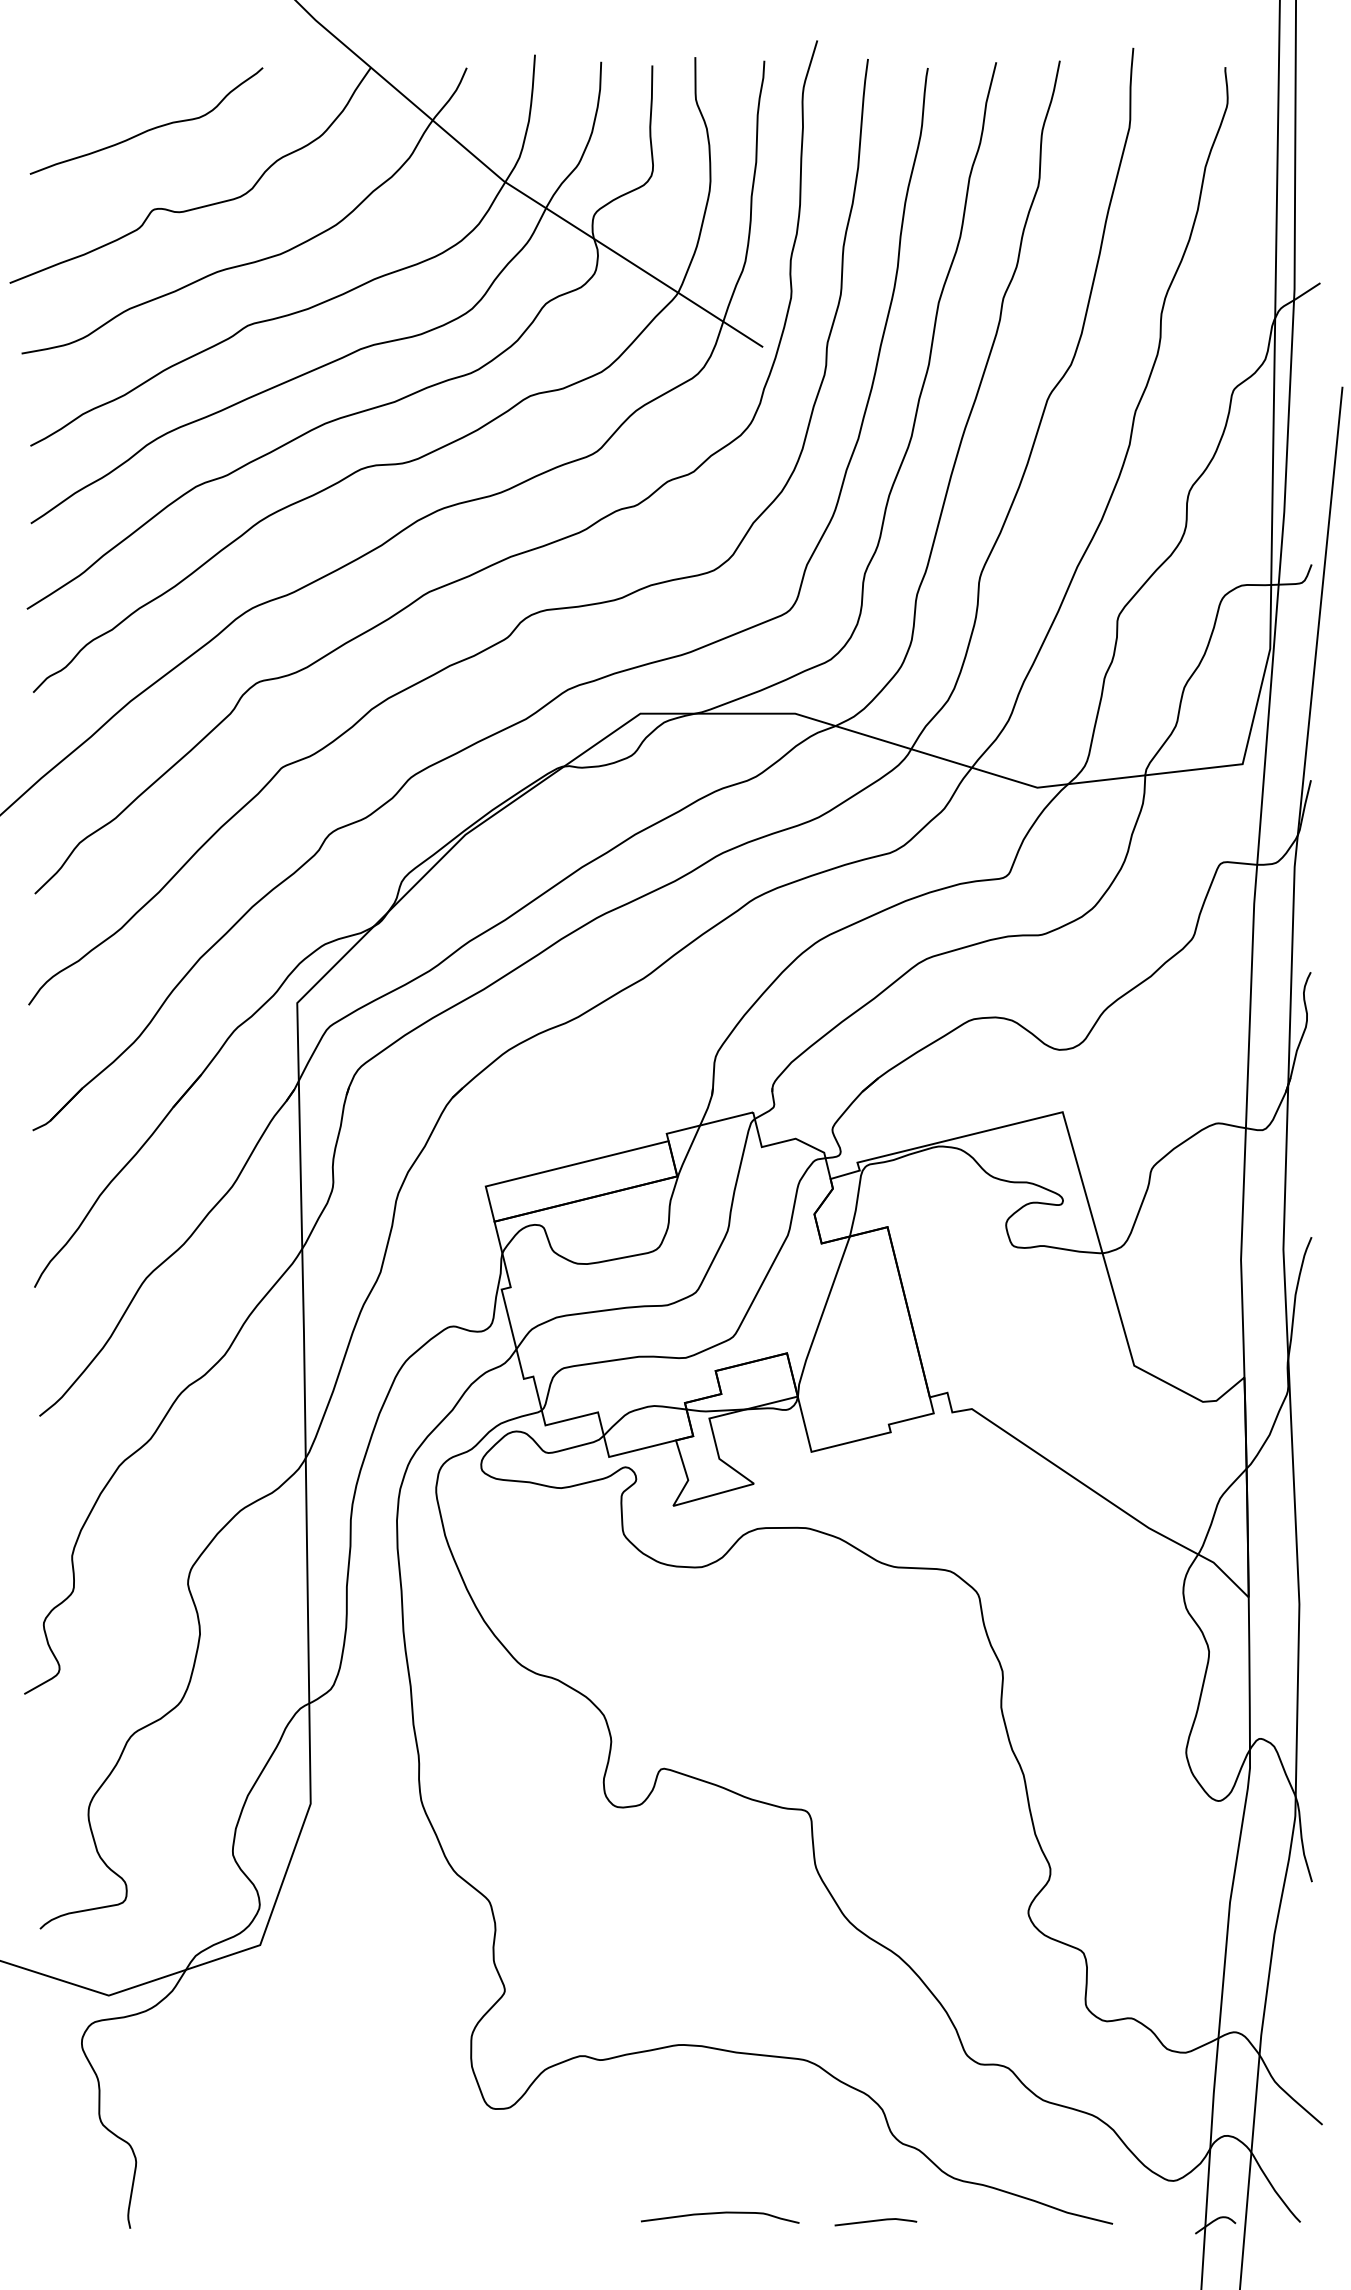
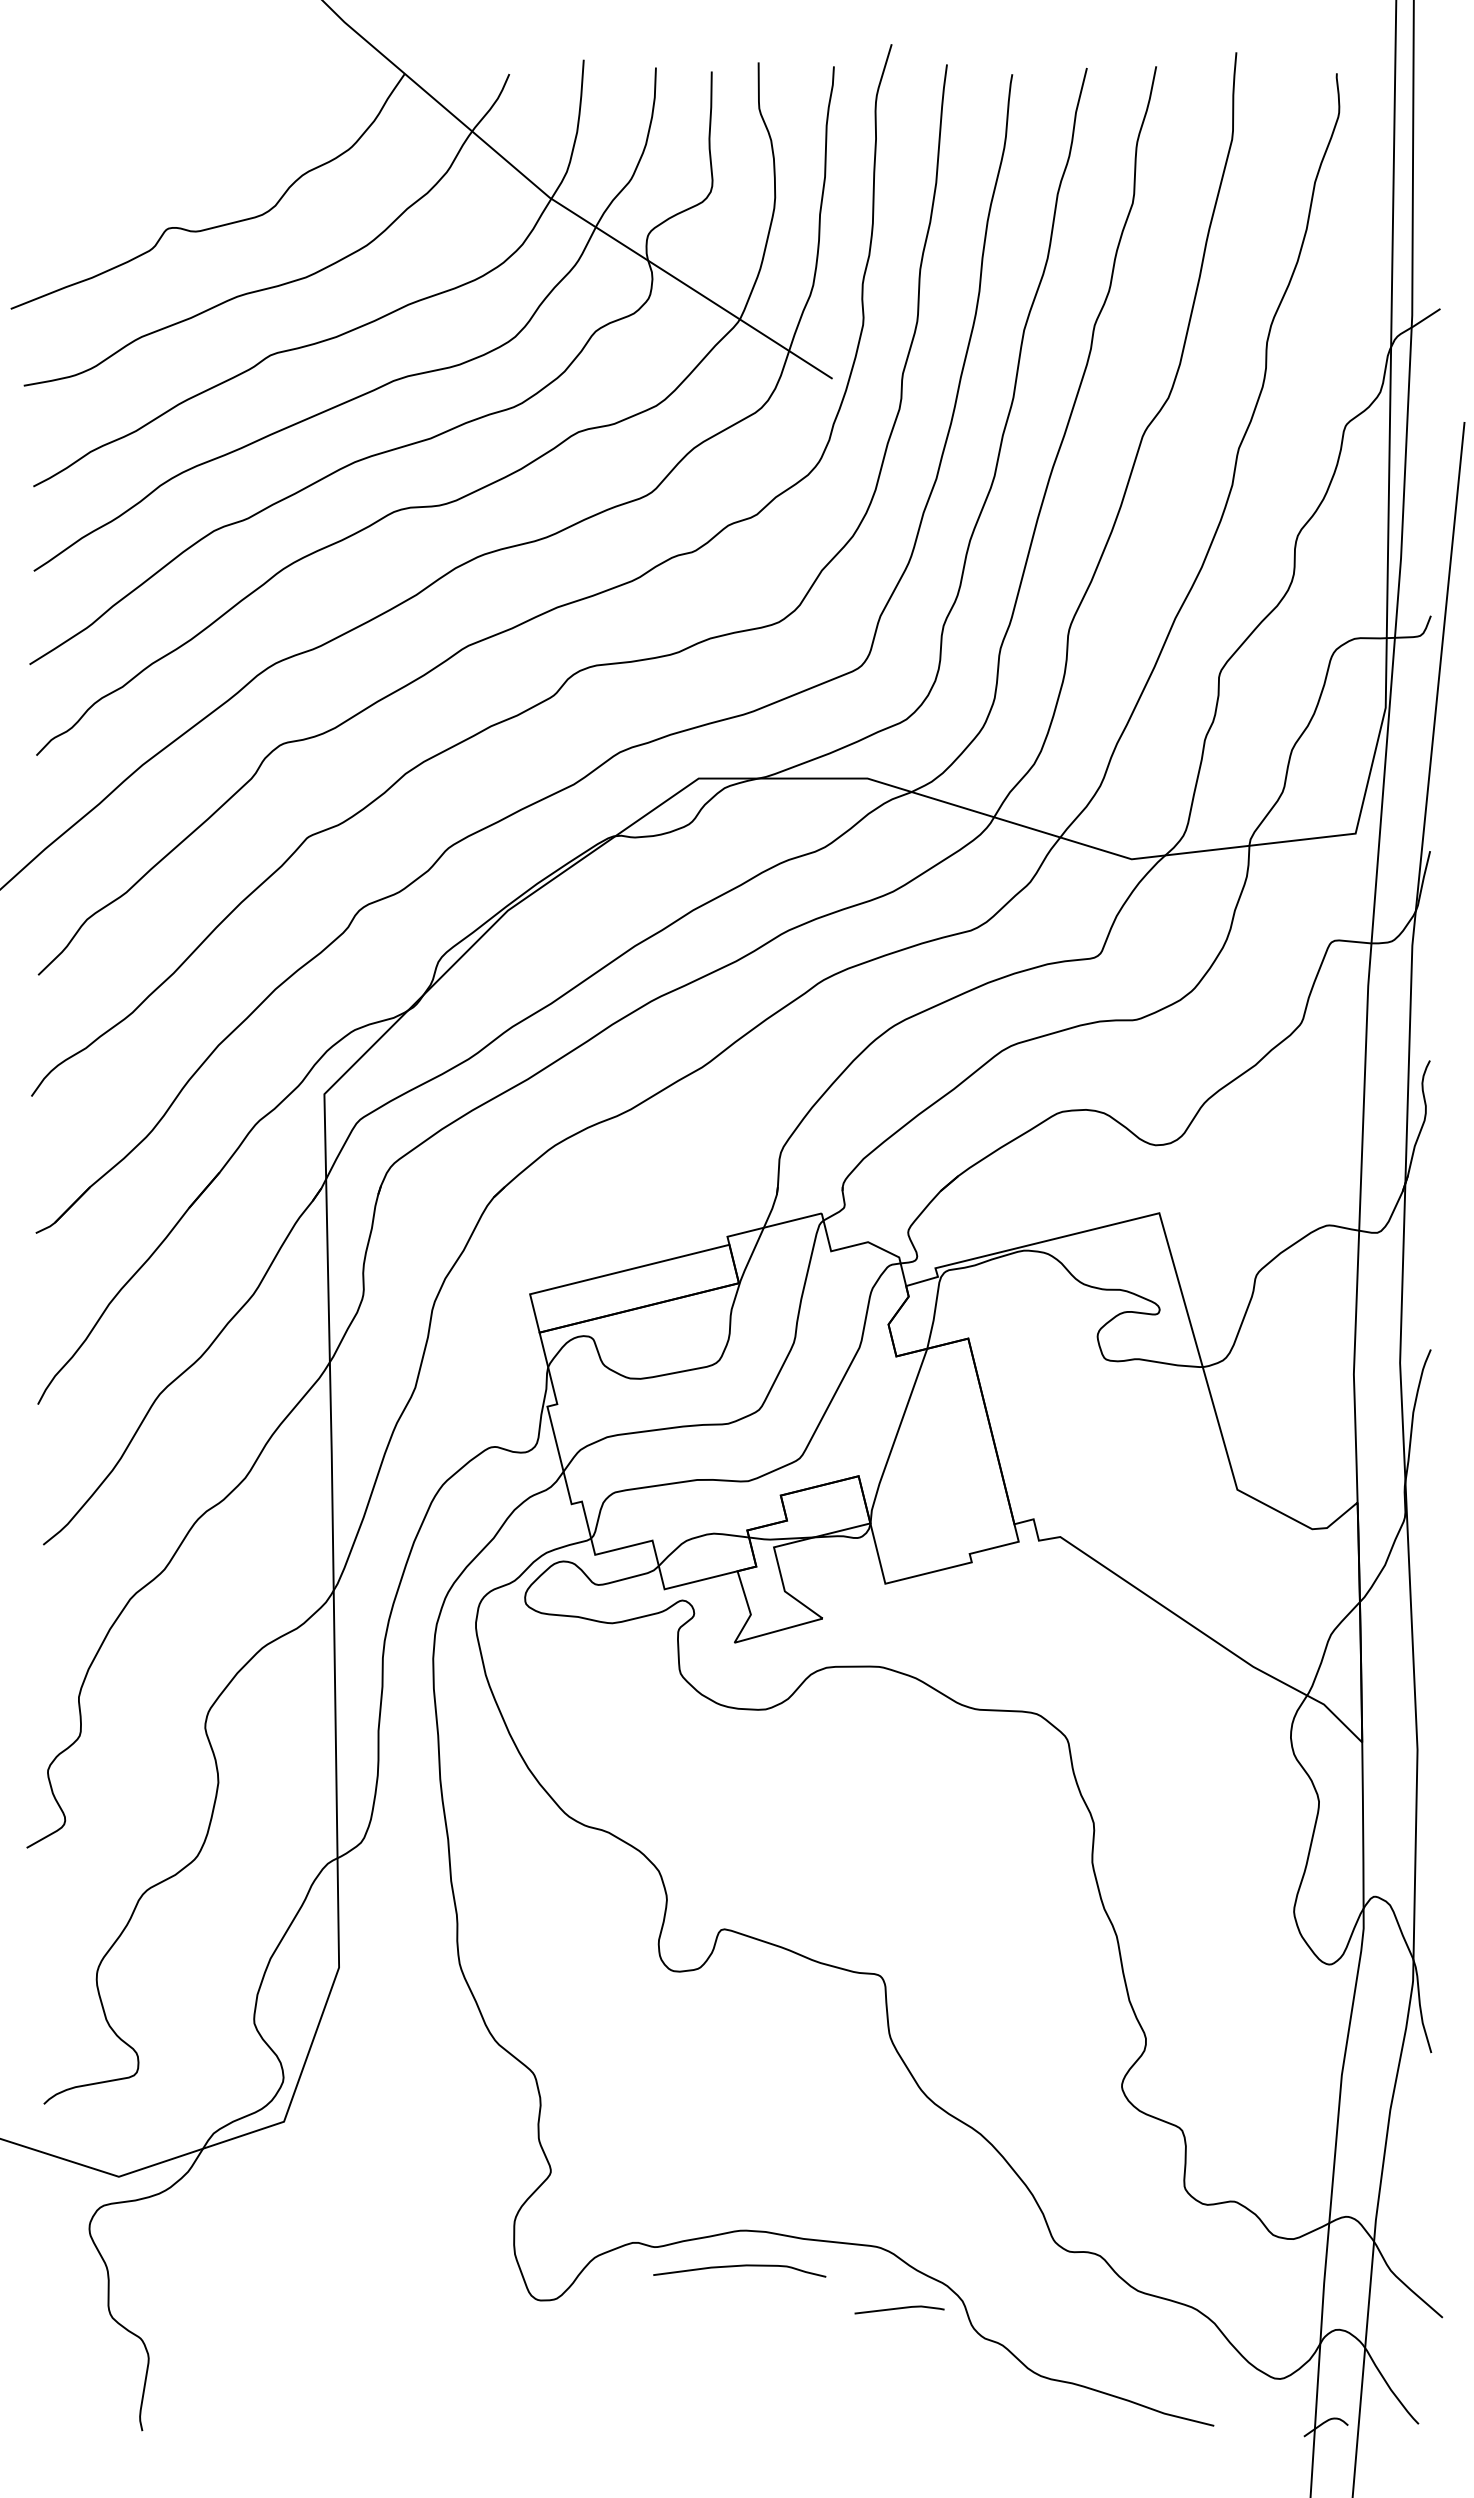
curve: (149, 128) -> (163, 140), removed
curve: (719, 2213) -> (739, 2266), moved
line: (875, 2221) -> (899, 2309), moved

